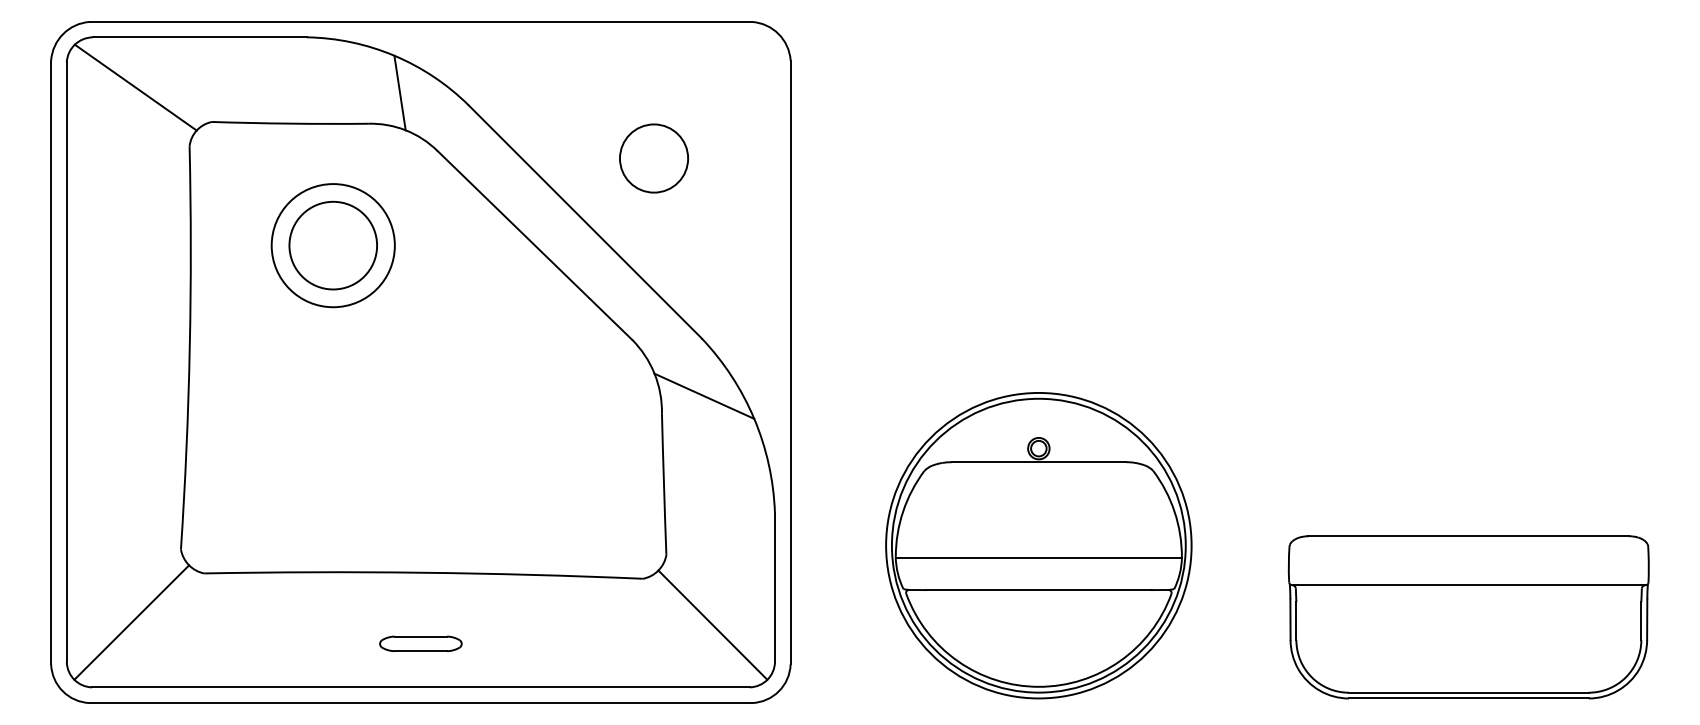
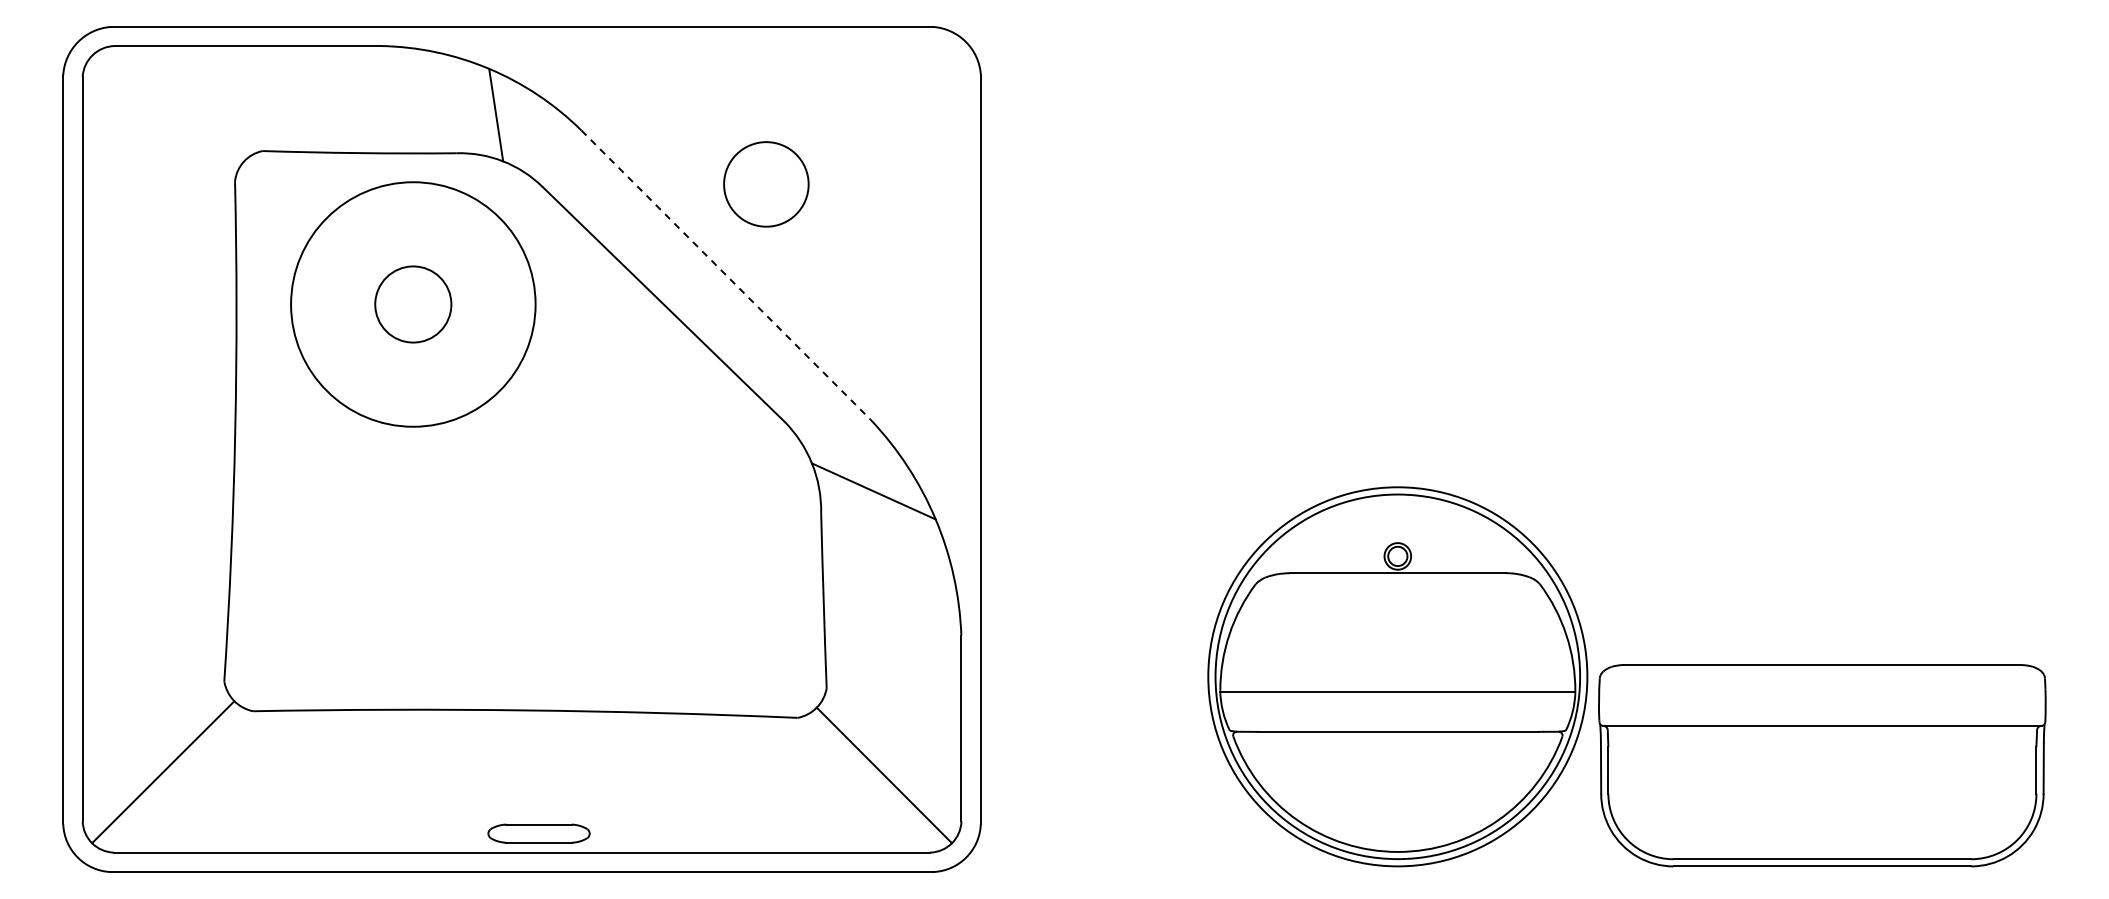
line: (135, 87) -> (167, 108), removed
circle: (654, 158) -> (766, 184), moved
line: (585, 222) -> (726, 275), solid -> dashed
circle: (332, 245) -> (412, 304), size x0.7
circle: (332, 245) -> (412, 304), size x1.6
part: (1038, 545) -> (1397, 676), moved
part: (420, 643) -> (538, 833), moved

